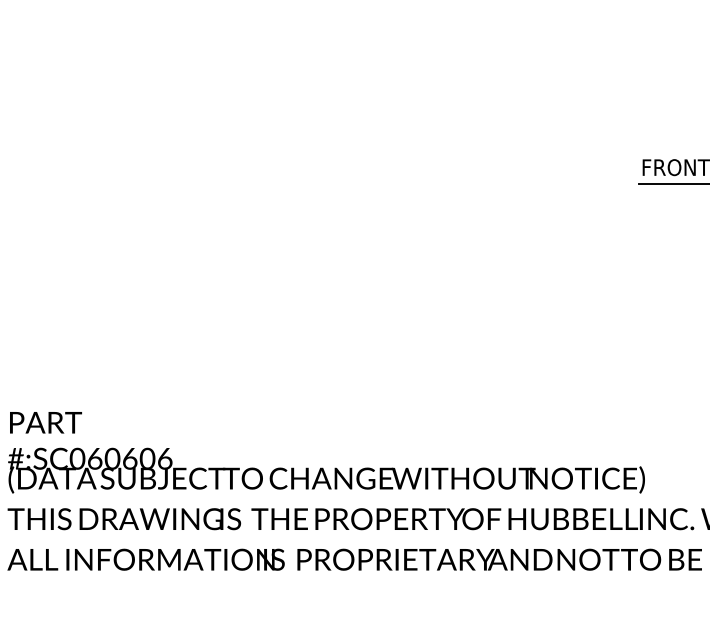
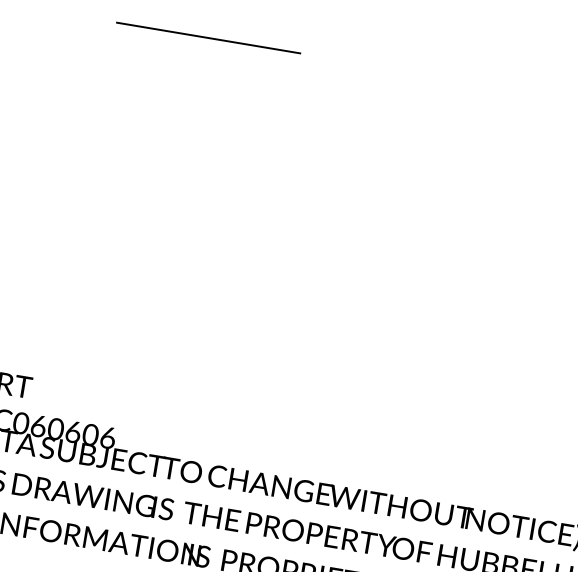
line: (197, 49) -> (208, 37), added

